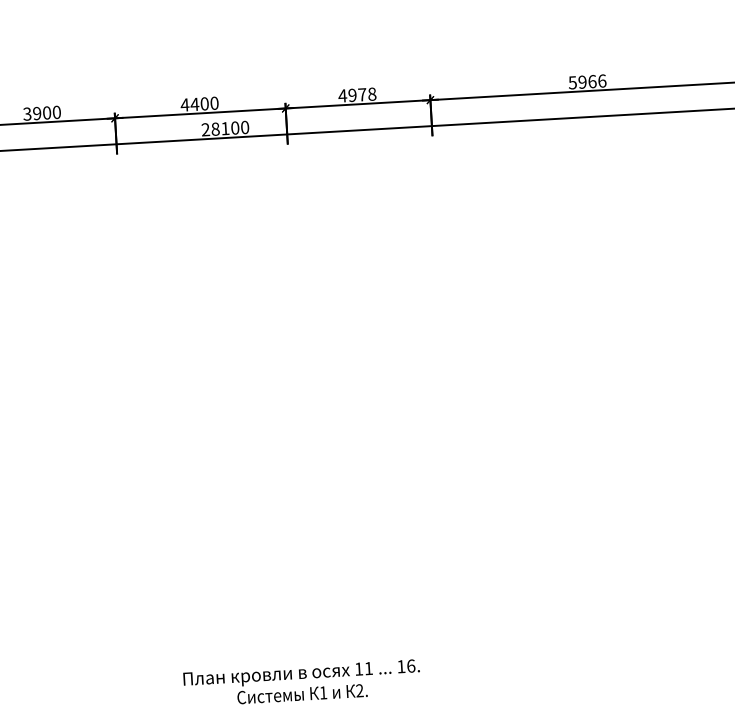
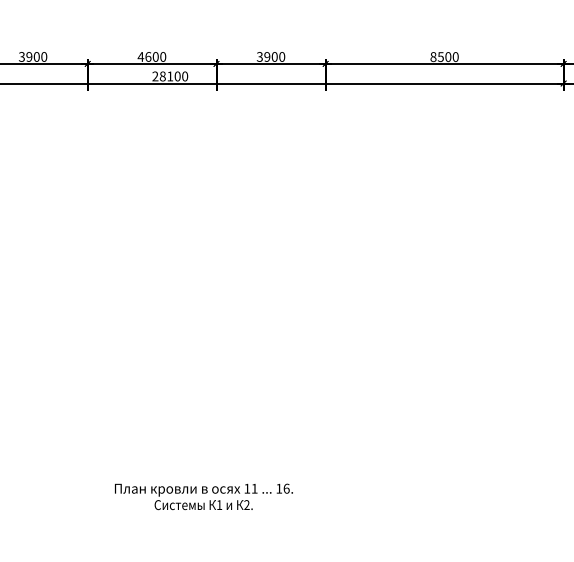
text: (587, 81) -> (444, 56), 5966 -> 8500
text: (356, 94) -> (270, 56), 4978 -> 3900
text: (195, 103) -> (148, 56), 4400 -> 4600

